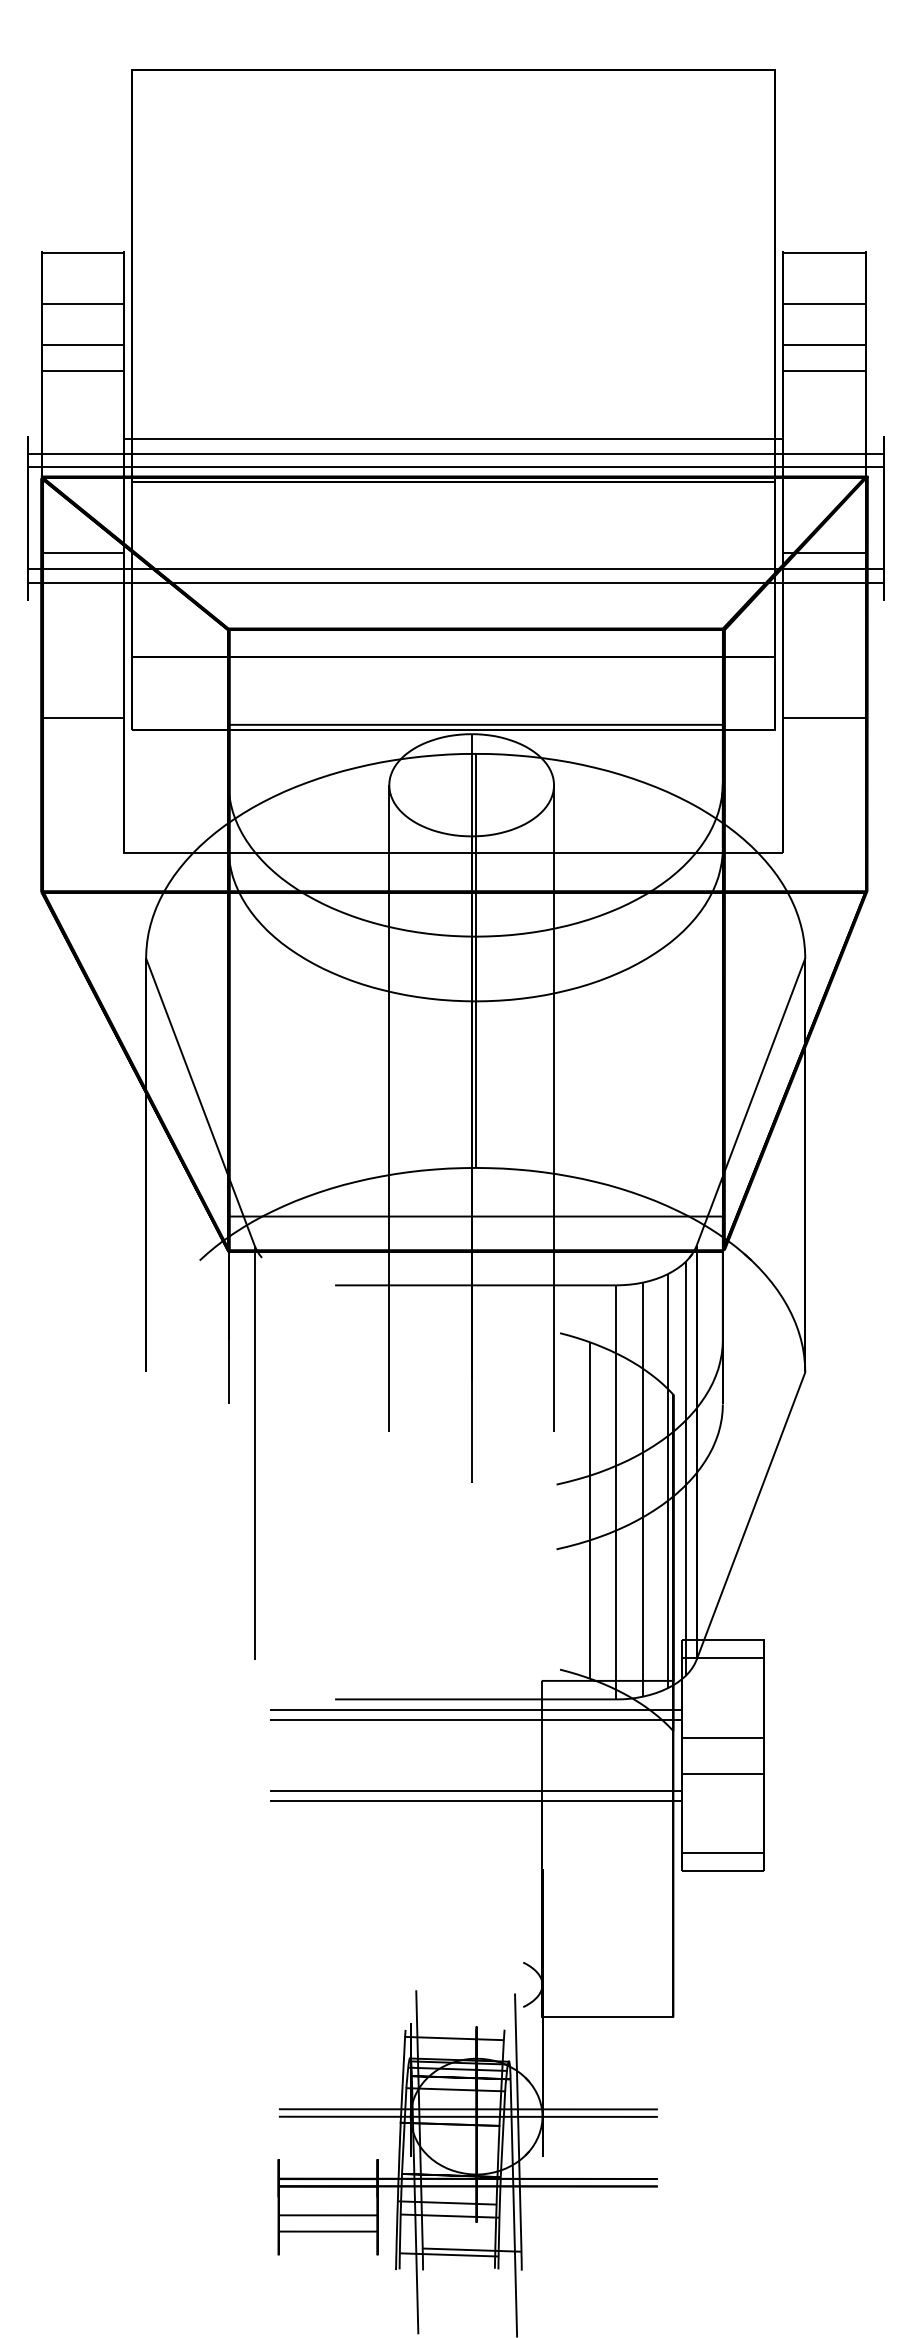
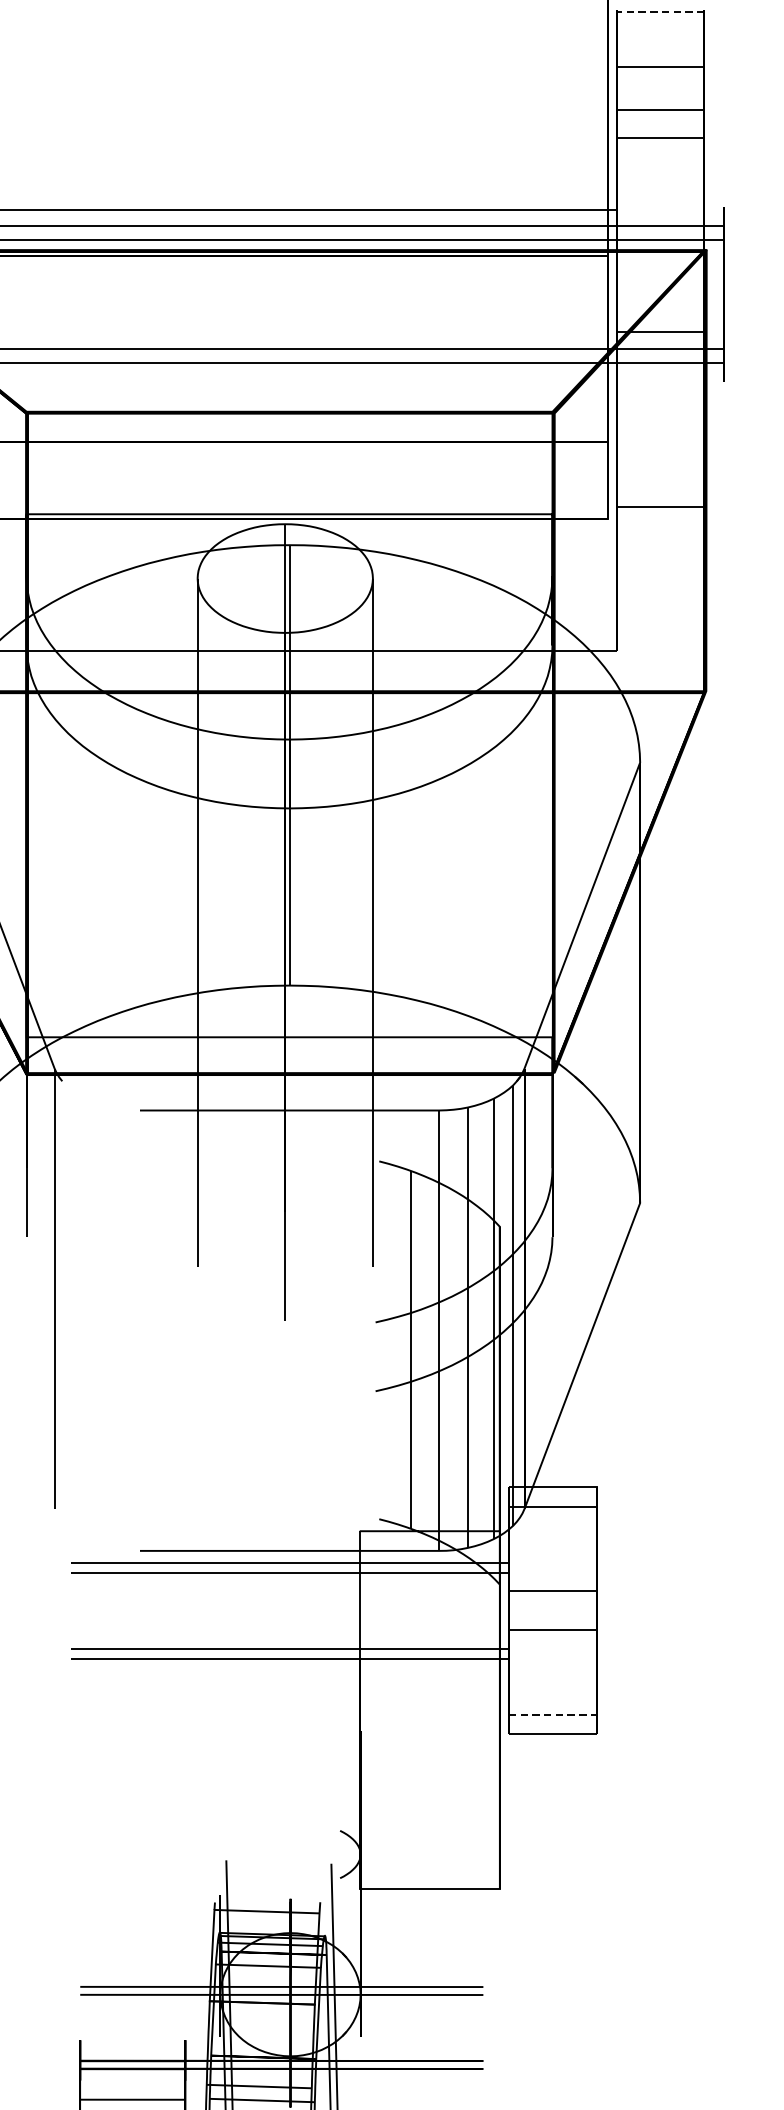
line: (823, 252) -> (659, 11), solid -> dashed
line: (723, 1853) -> (553, 1714), solid -> dashed

